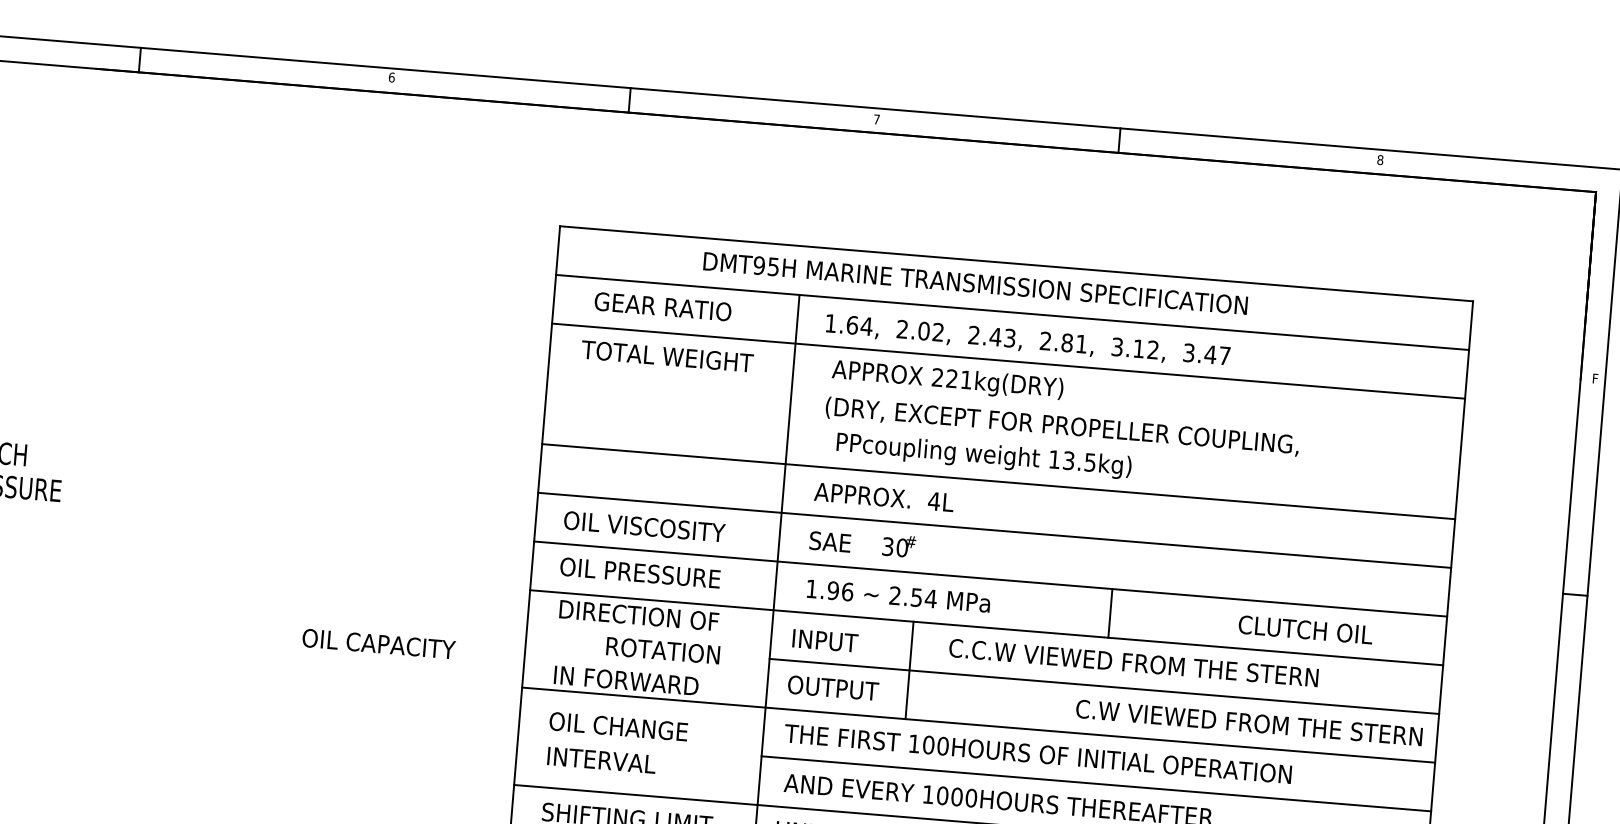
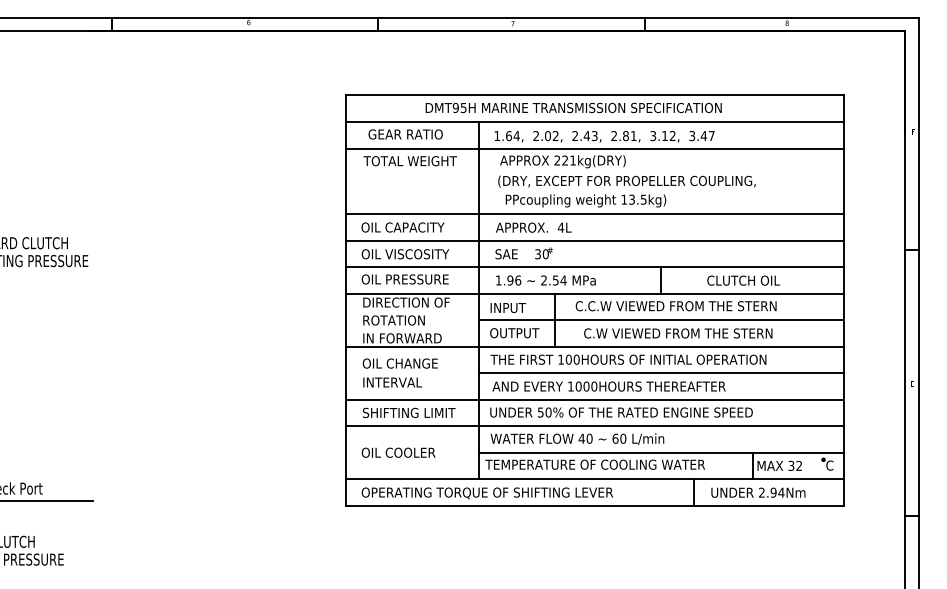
text: (1305, 629) -> (743, 280), moved
text: (378, 643) -> (402, 227), moved
text: (662, 650) -> (393, 320), moved
text: (1249, 722) -> (678, 333), moved

